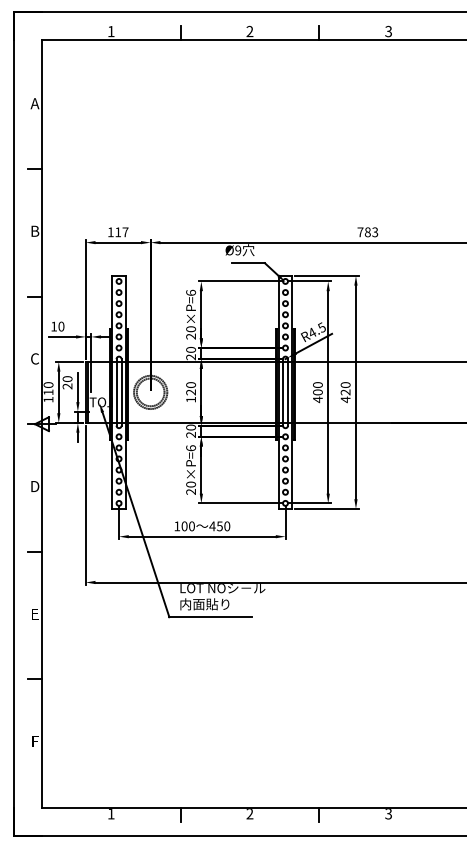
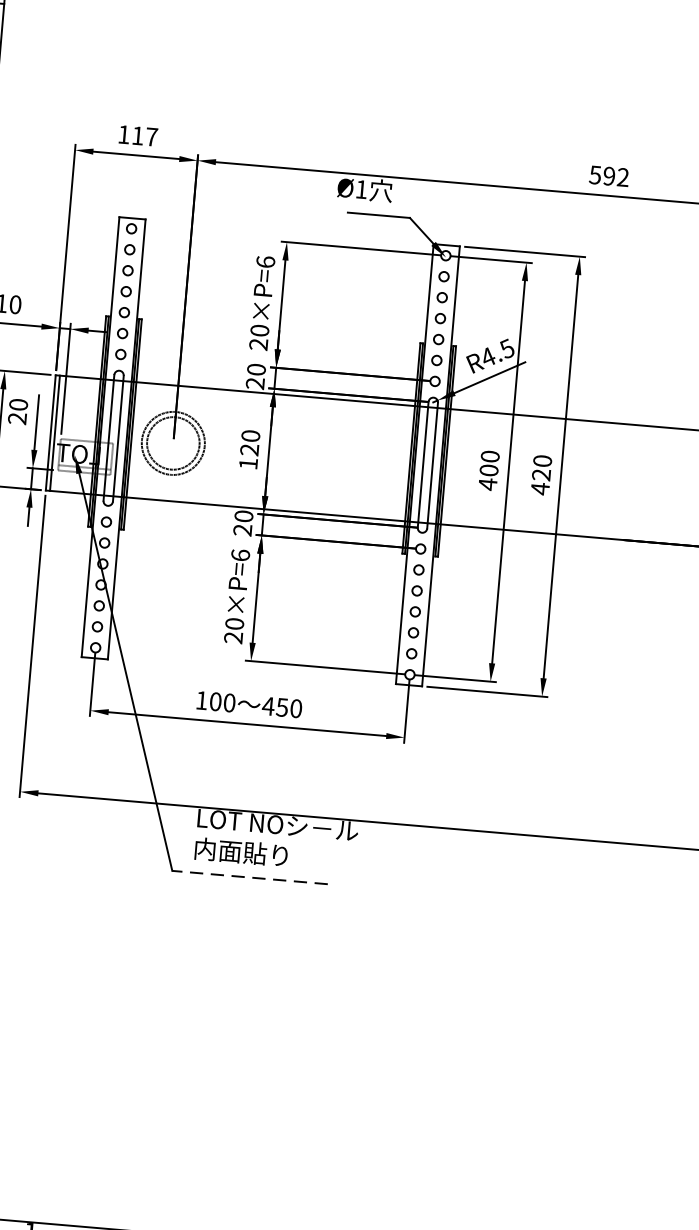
text: (367, 232) -> (608, 176), 783 -> 592
text: (238, 250) -> (362, 189), Ø9 -> Ø1
line: (210, 617) -> (249, 878), solid -> dashed

